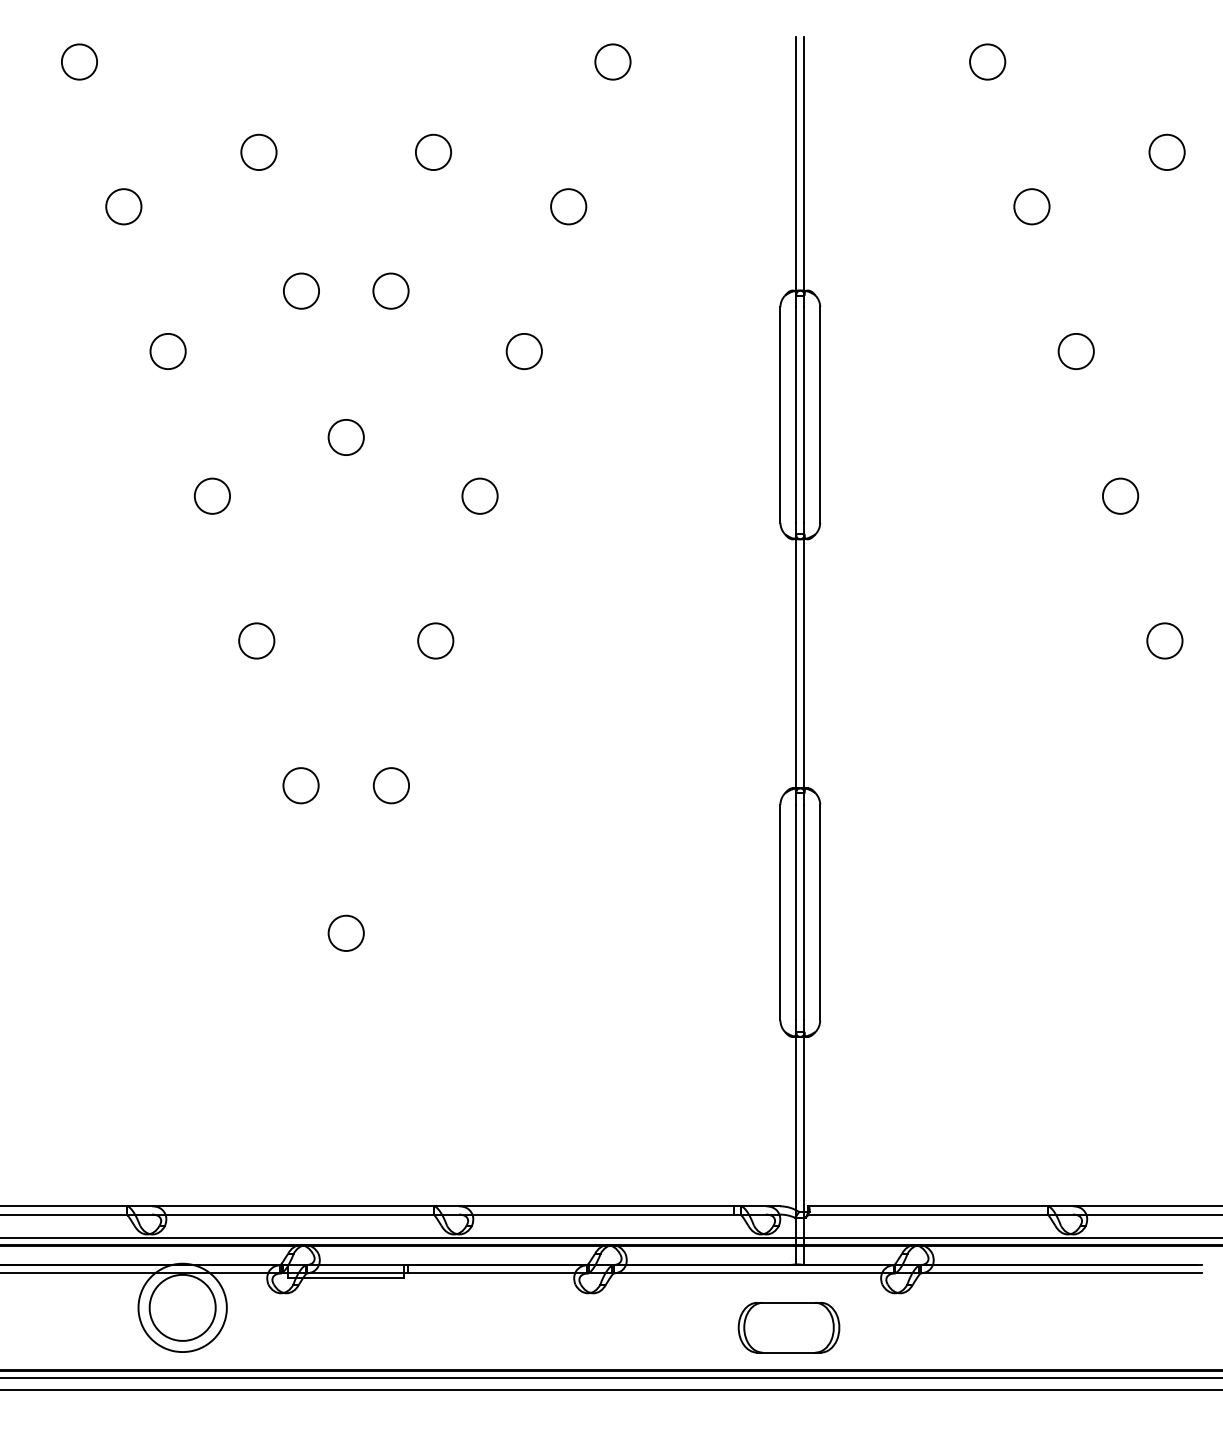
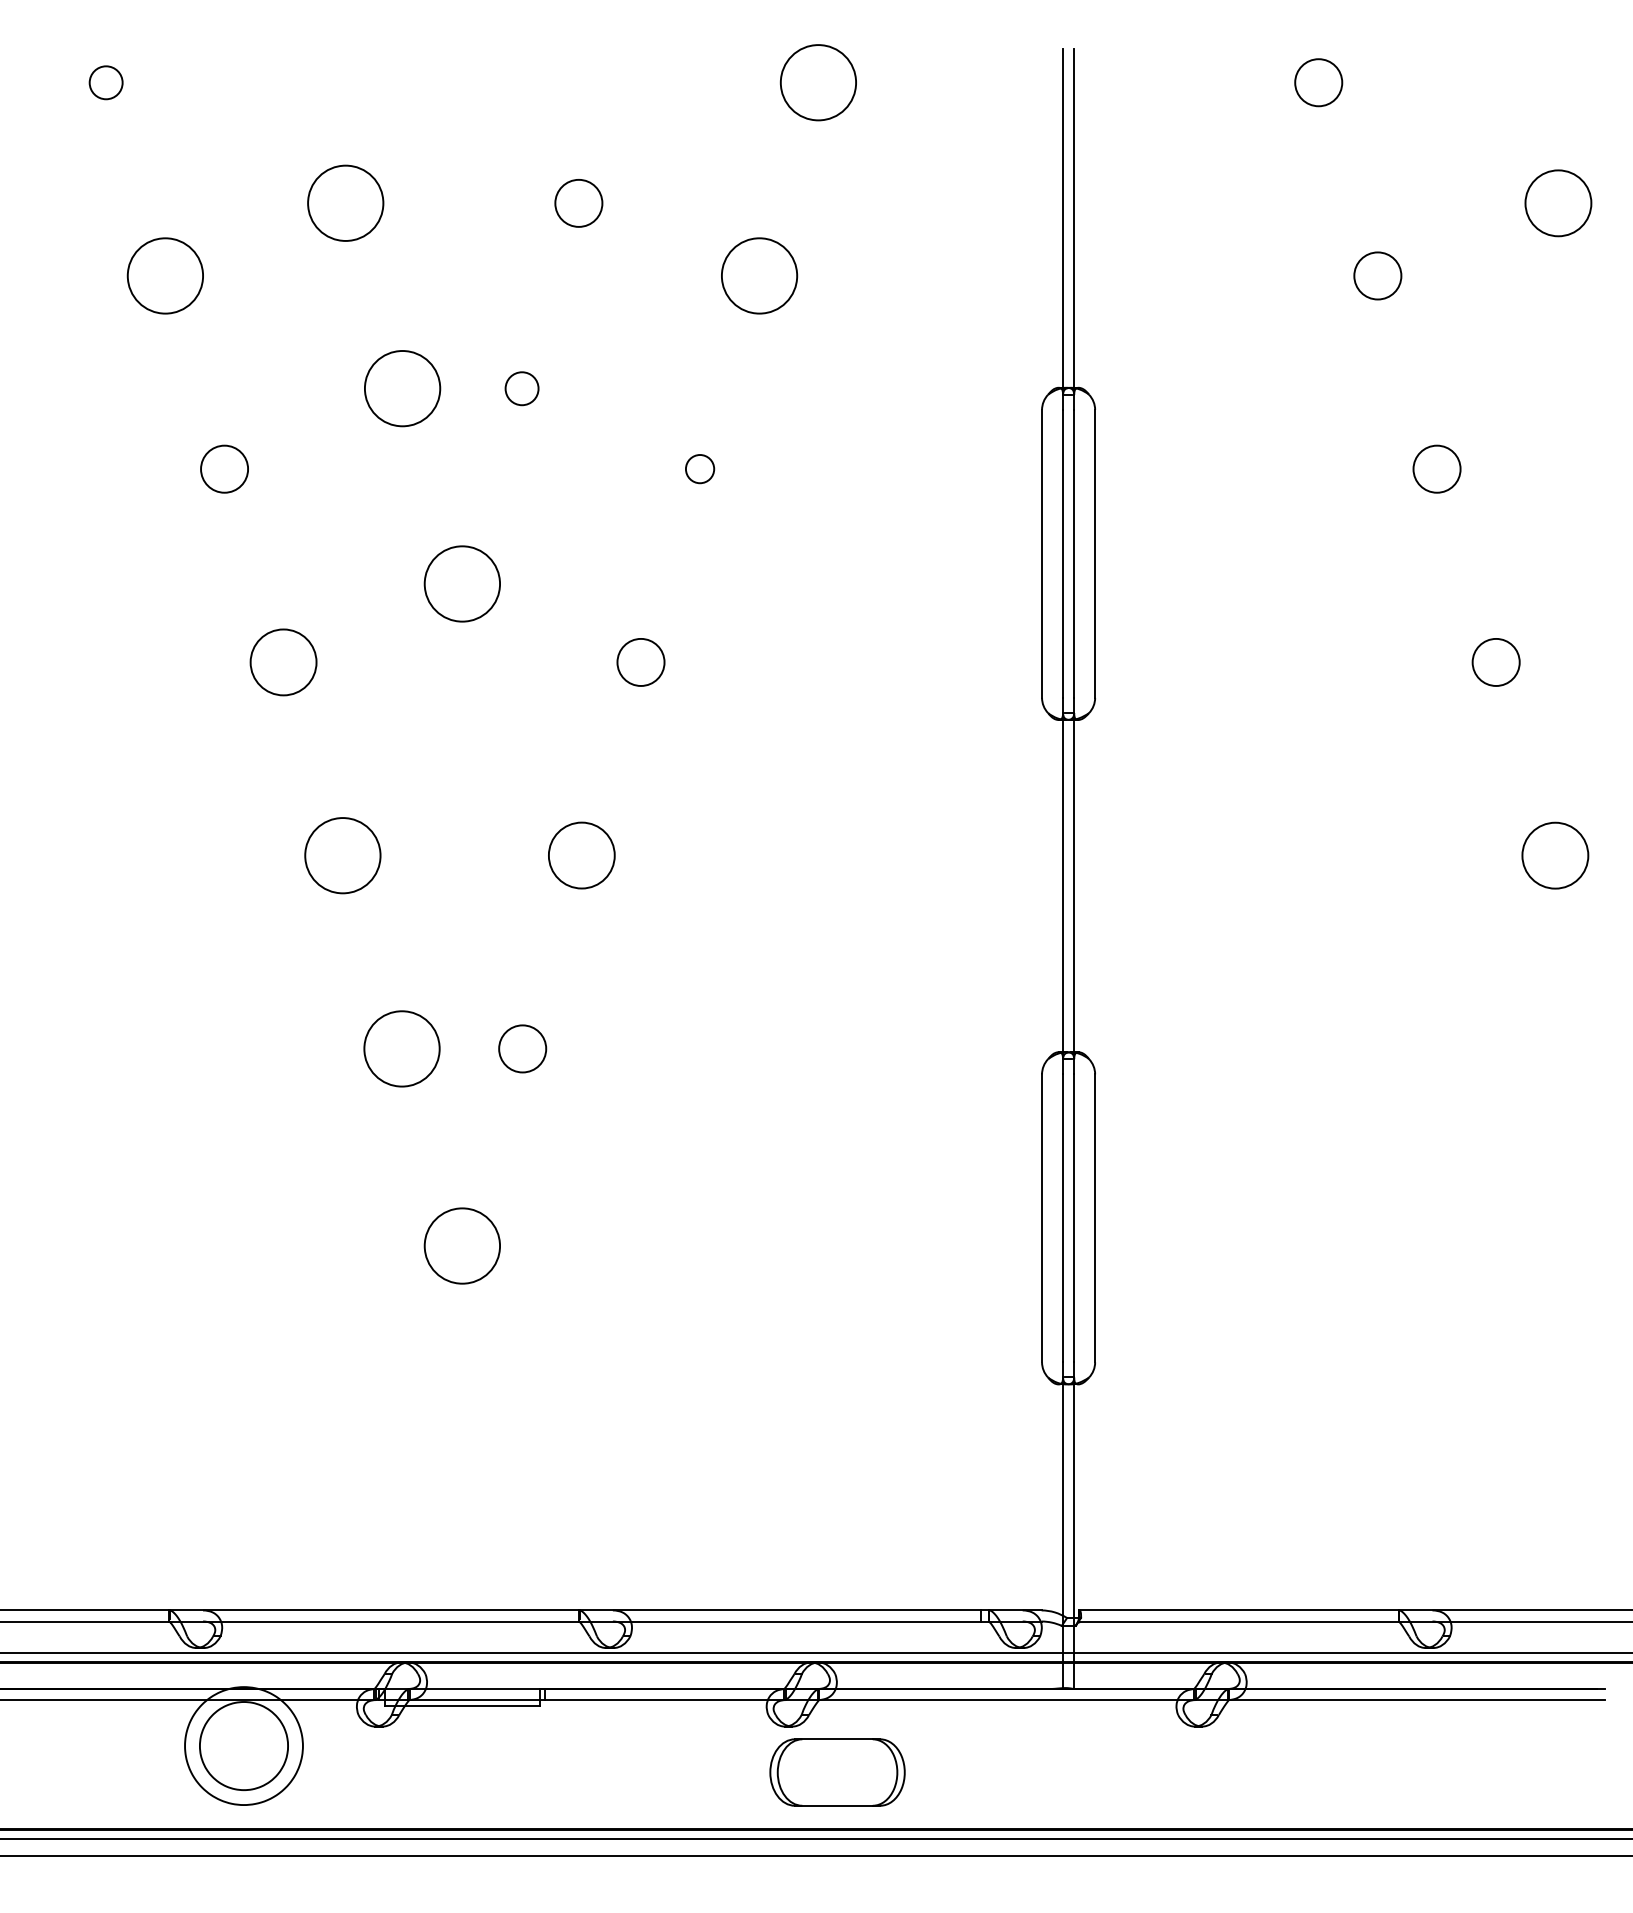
circle: (78, 61) -> (105, 82), size x0.7
circle: (612, 61) -> (818, 82), size x1.6
circle: (258, 152) -> (345, 203), size x1.6
circle: (1166, 152) -> (1557, 203), size x1.4
circle: (123, 206) -> (164, 275), size x1.6
circle: (568, 206) -> (758, 275), size x1.6
circle: (301, 291) -> (402, 388), size x1.6
circle: (390, 291) -> (521, 388), size x0.7
circle: (523, 350) -> (699, 468), size x0.6
circle: (345, 437) -> (461, 583), size x1.6
circle: (212, 496) -> (283, 662), size x1.4
circle: (256, 640) -> (342, 855), size x1.6
circle: (435, 640) -> (581, 855), size x1.4
circle: (1164, 640) -> (1554, 855), size x1.4
circle: (300, 785) -> (401, 1048), size x1.6
circle: (345, 932) -> (461, 1245), size x1.6
part: (789, 1327) -> (837, 1772), moved

